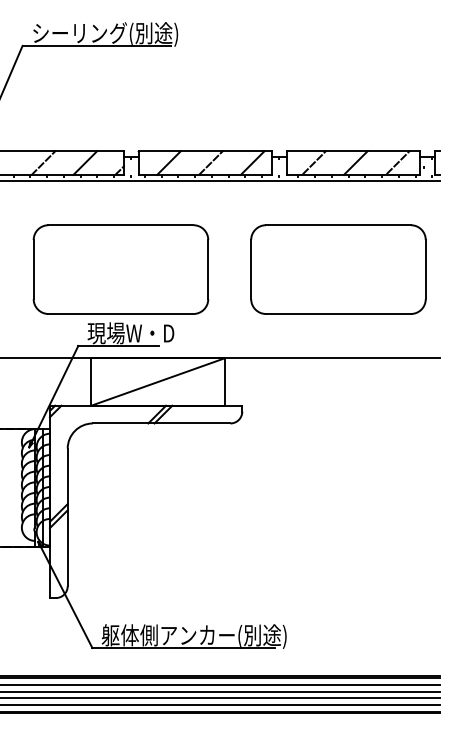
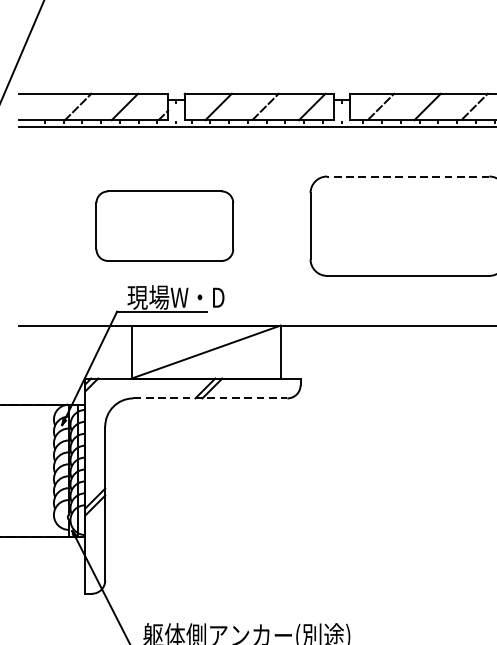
line: (337, 225) -> (407, 176), solid -> dashed
part: (120, 269) -> (164, 226), size x0.7
line: (161, 423) -> (210, 398), solid -> dashed

